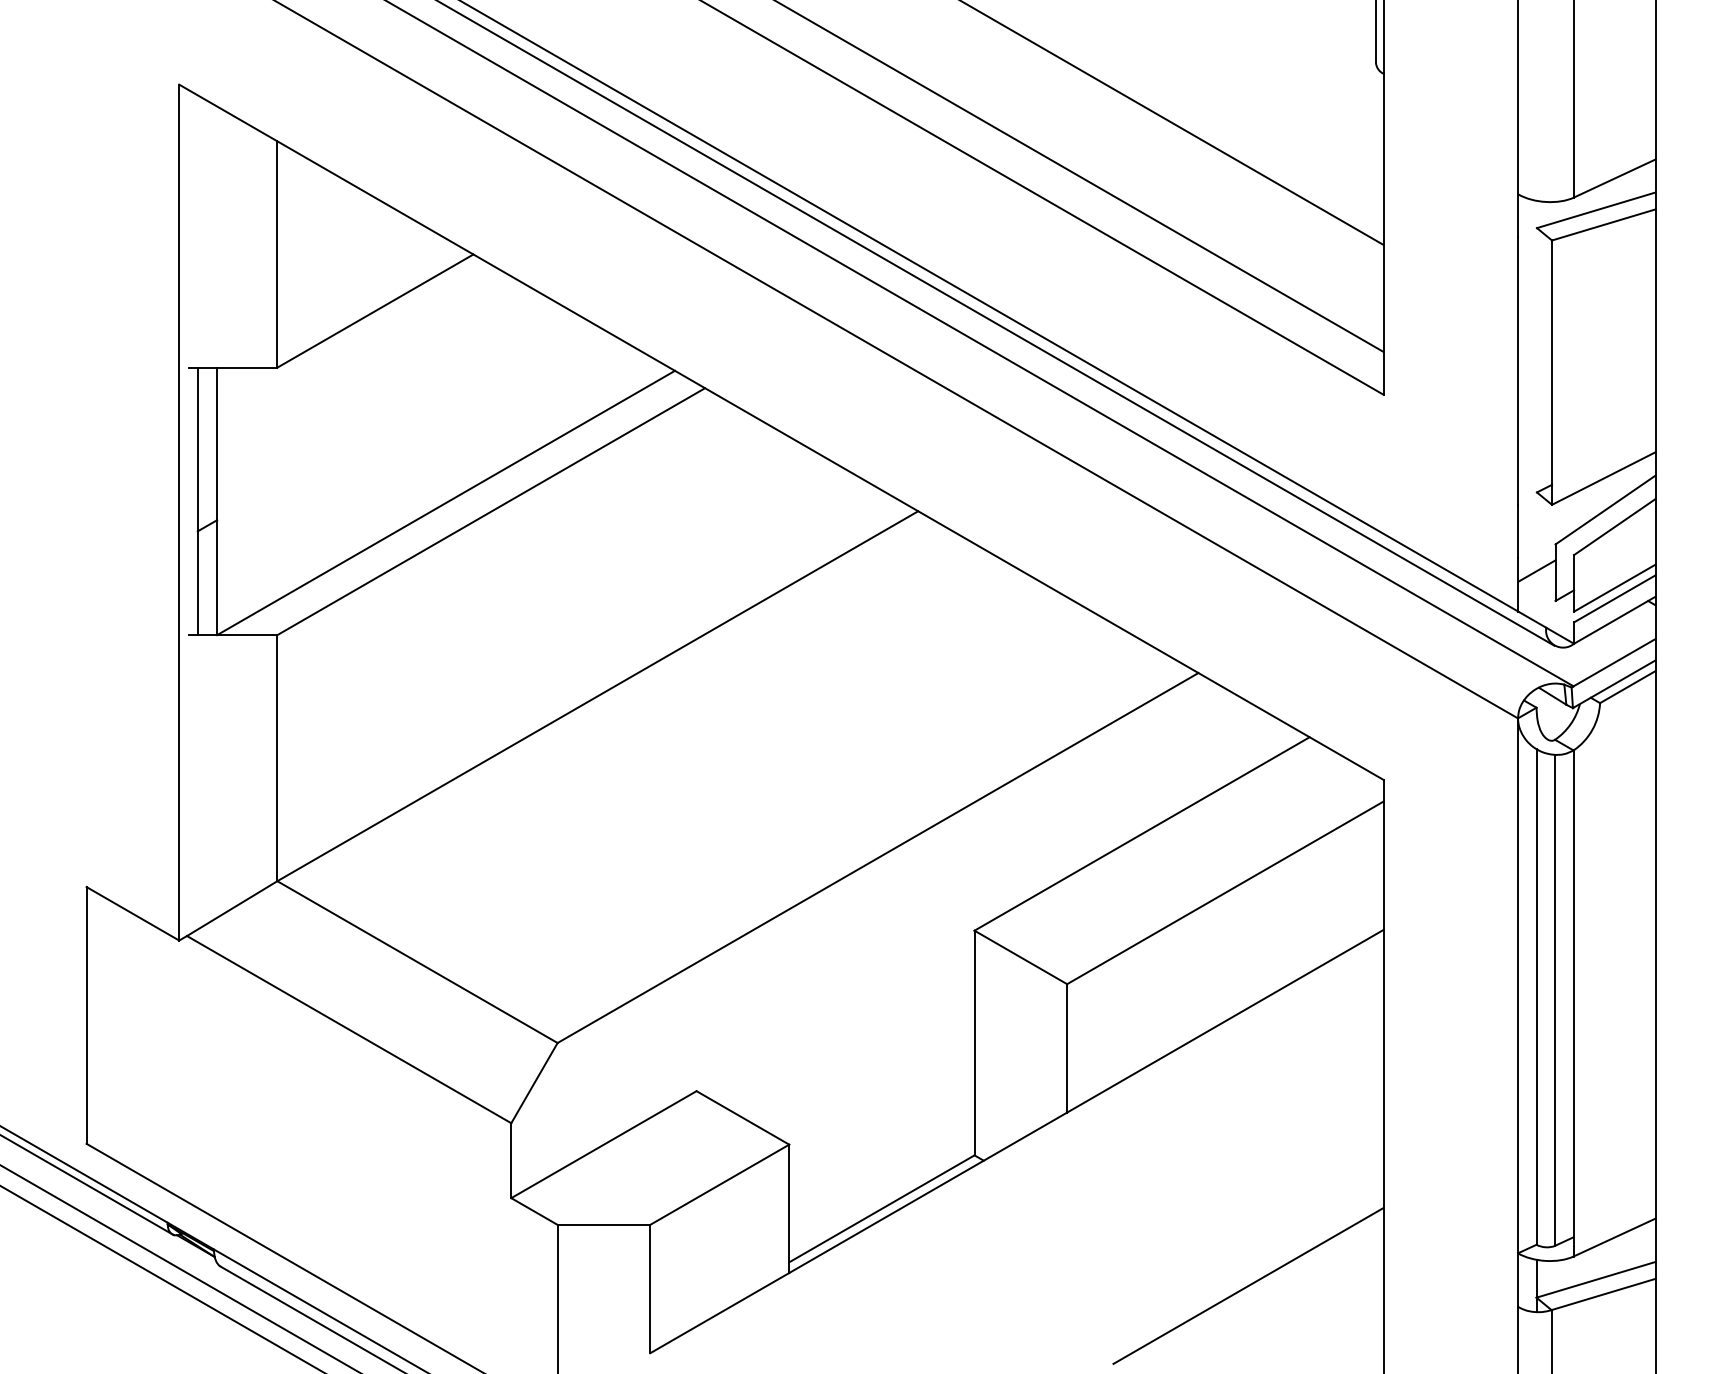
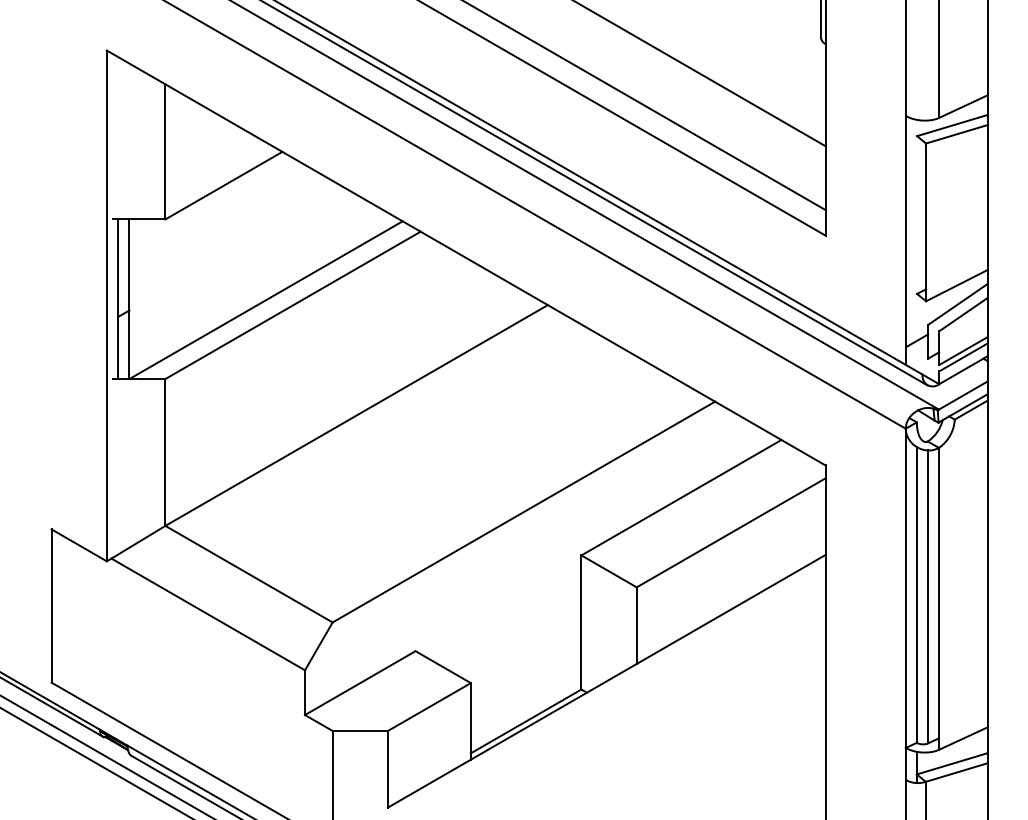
line: (1247, 1284) -> (744, 766), removed

